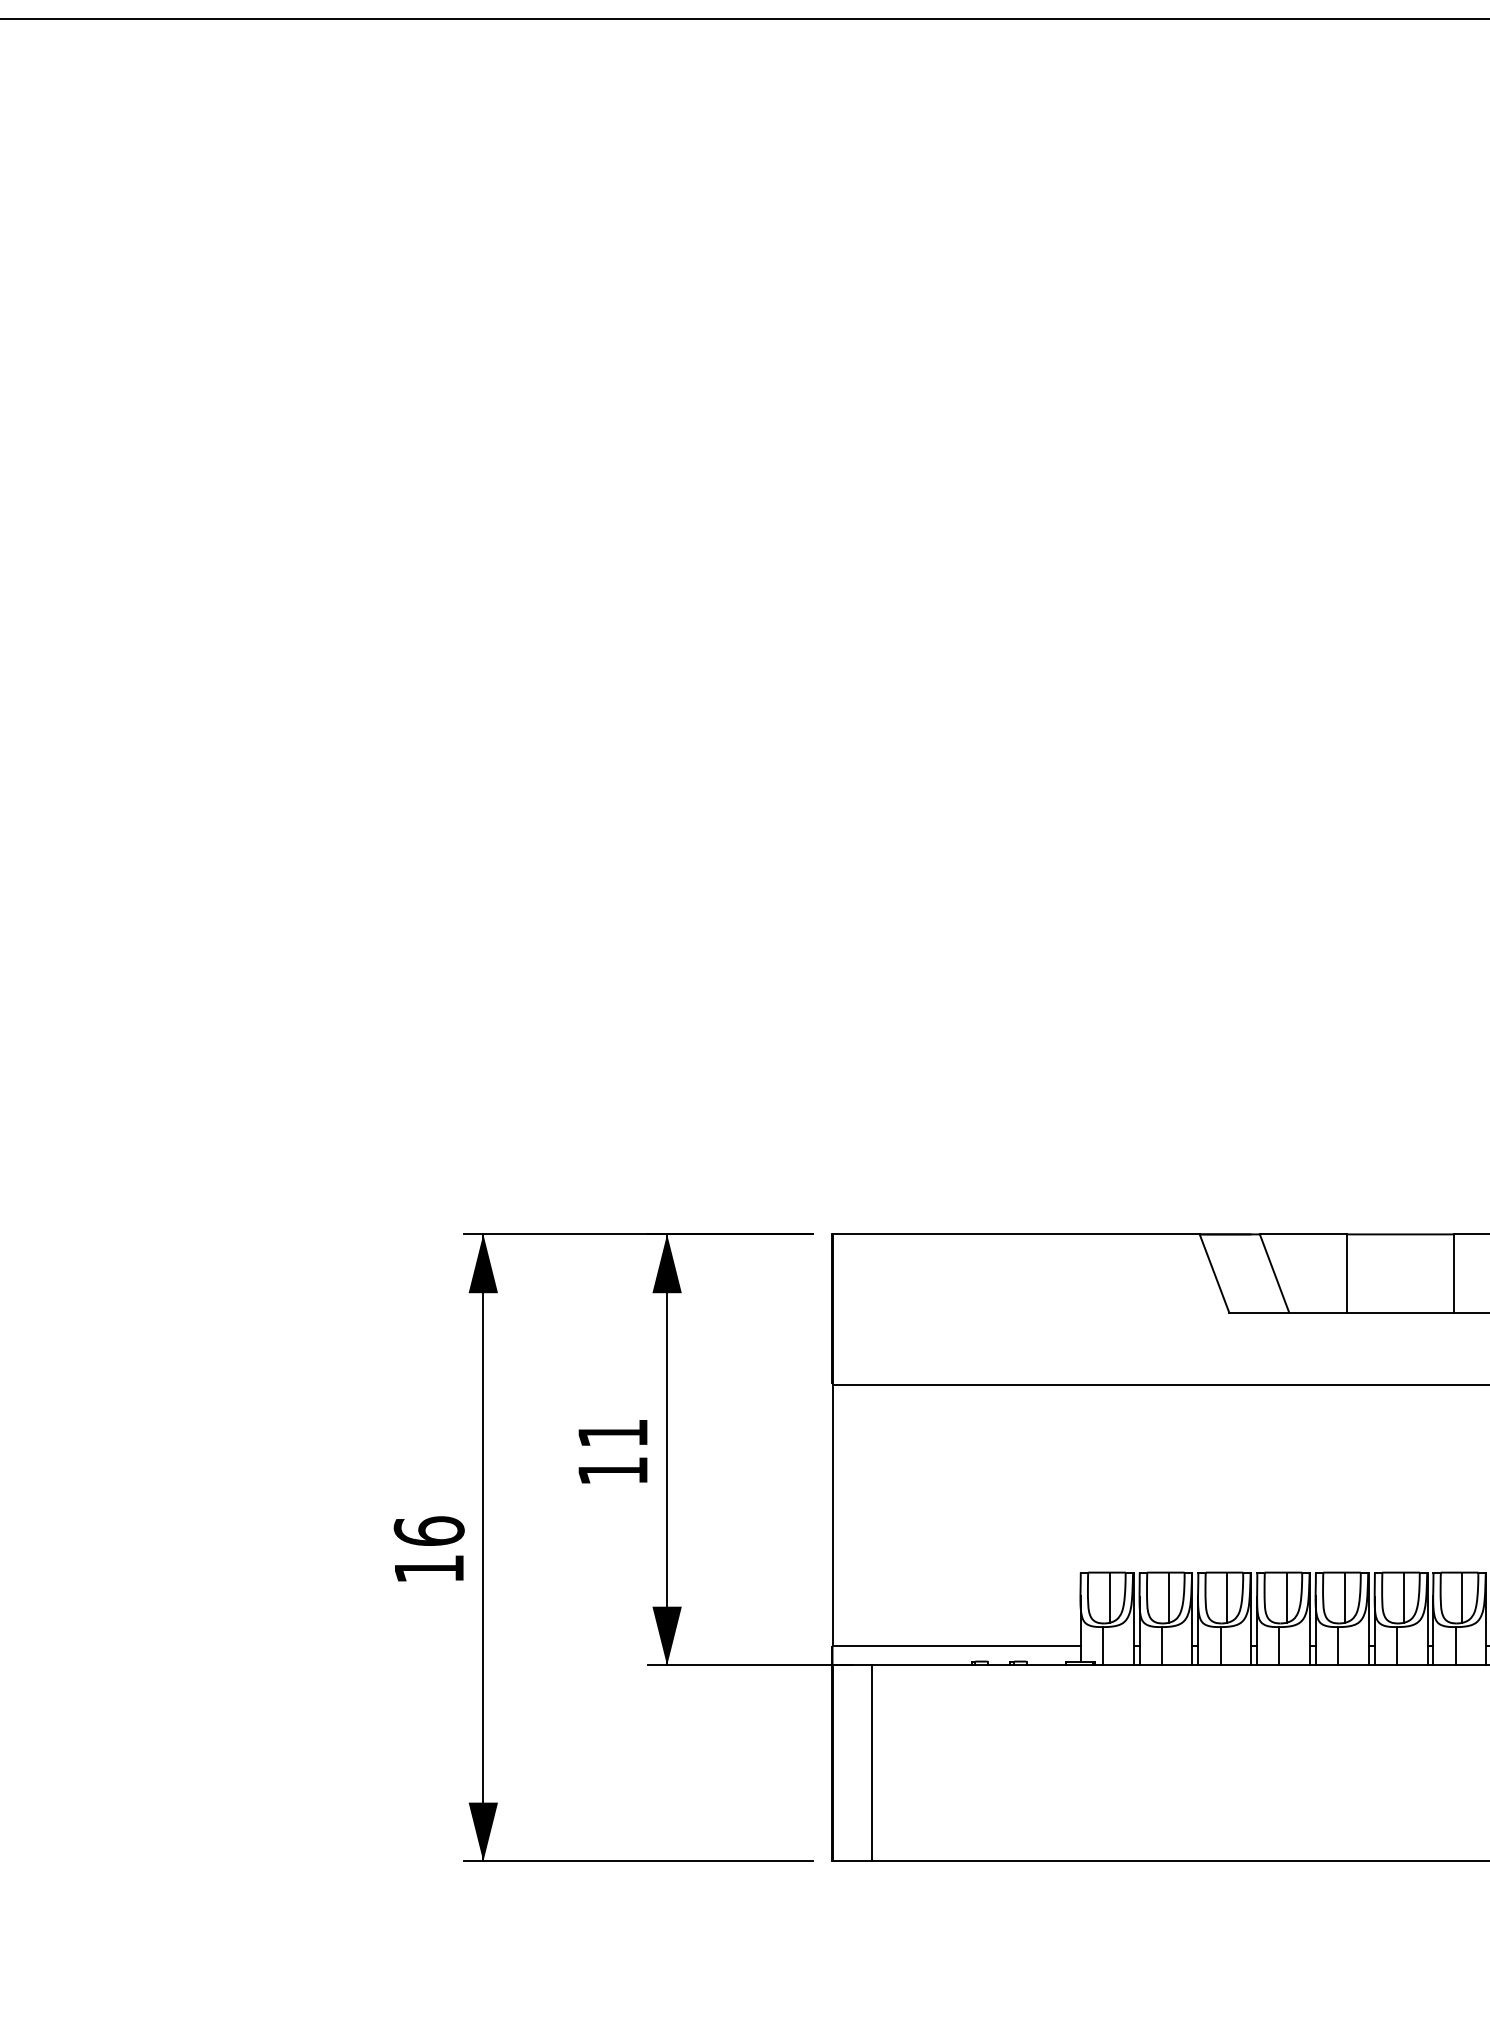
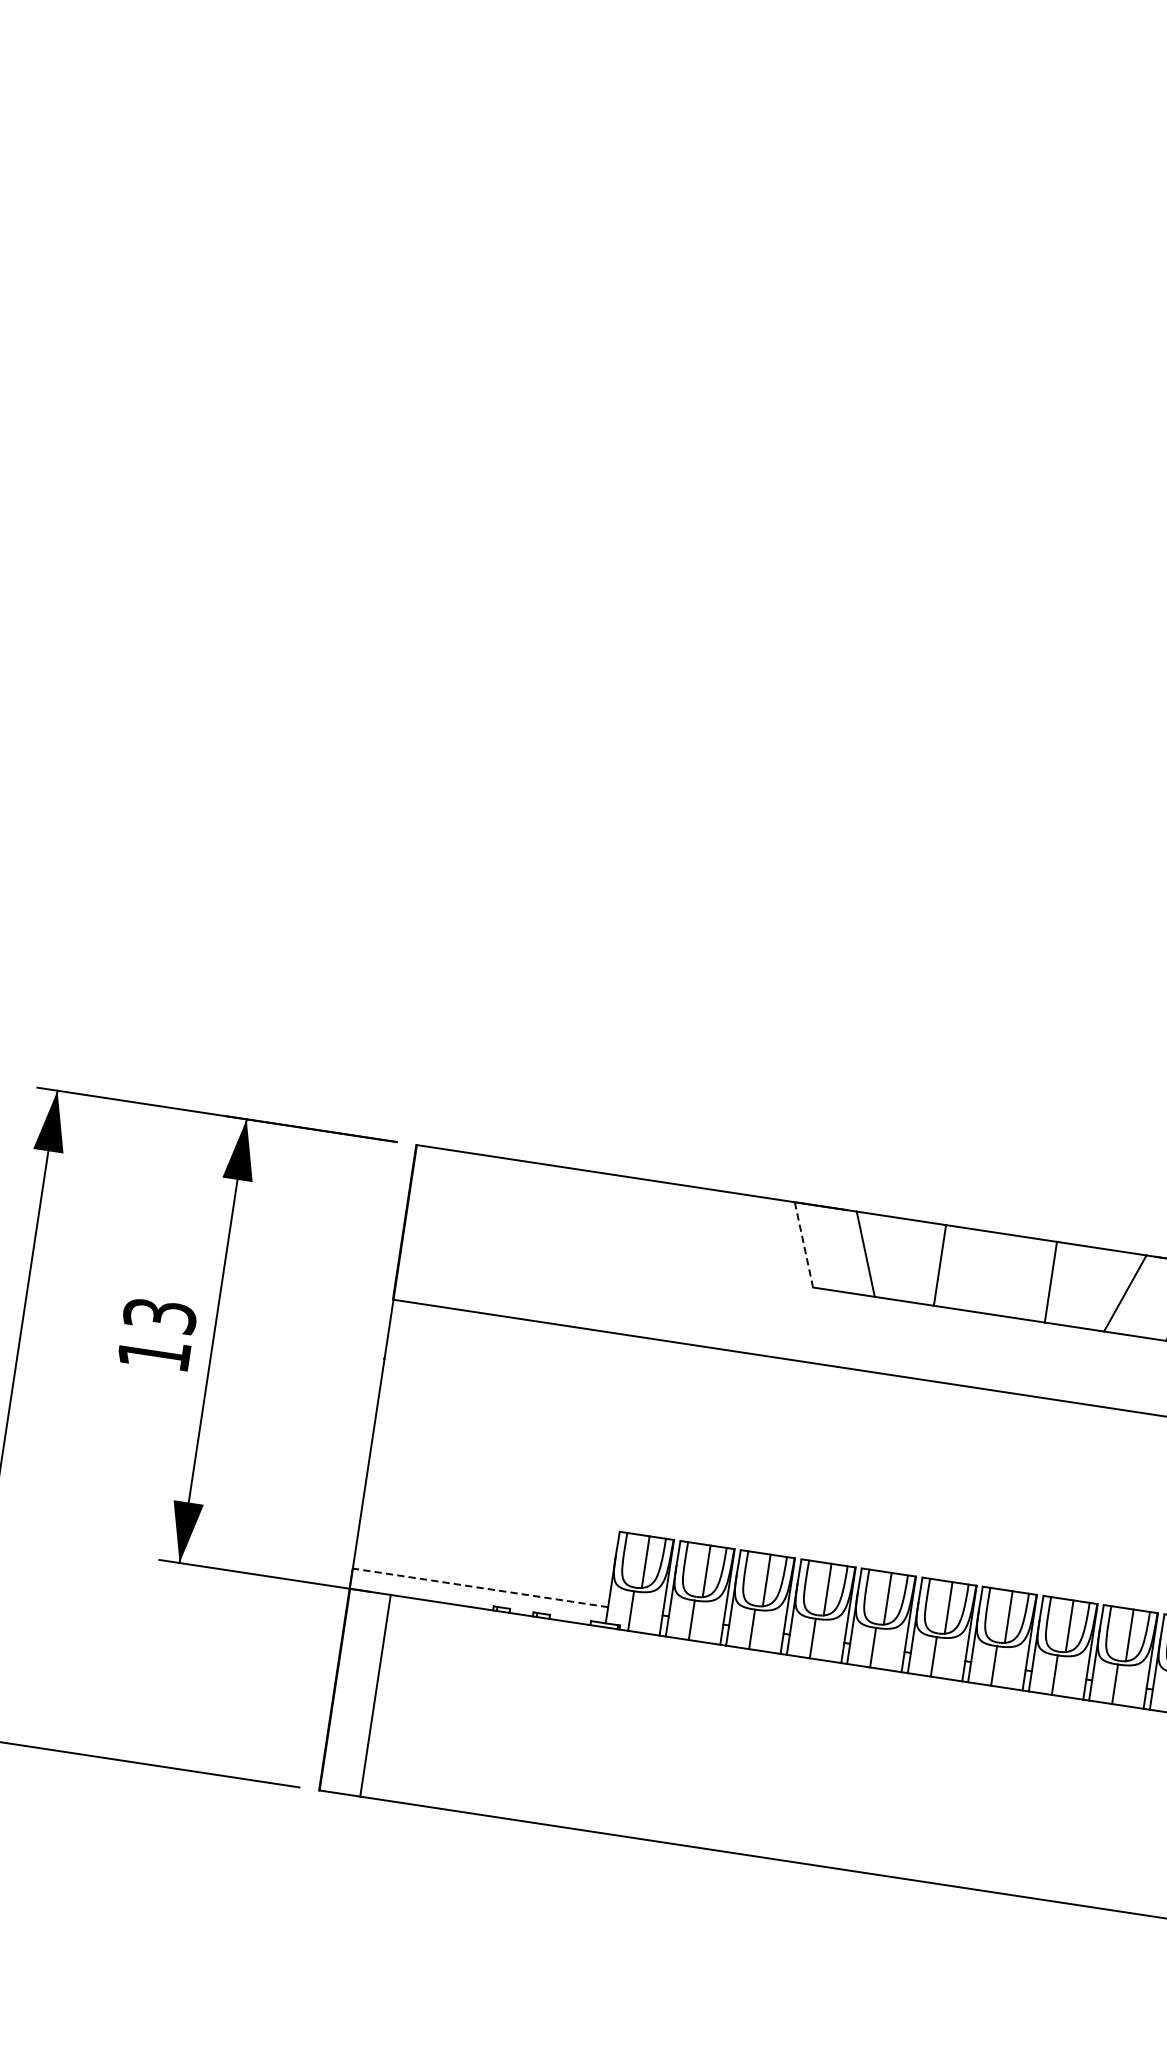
line: (1214, 1273) -> (803, 1244), solid -> dashed
text: (612, 1433) -> (159, 1315), 11 -> 13
line: (956, 1645) -> (480, 1587), solid -> dashed

